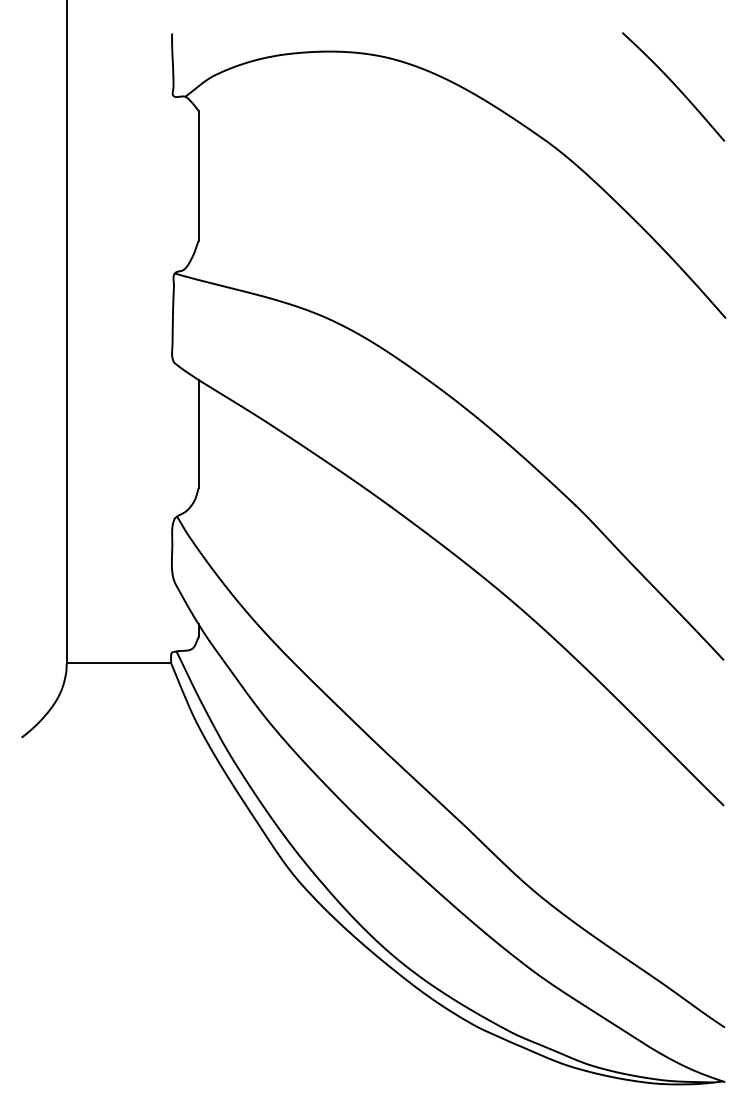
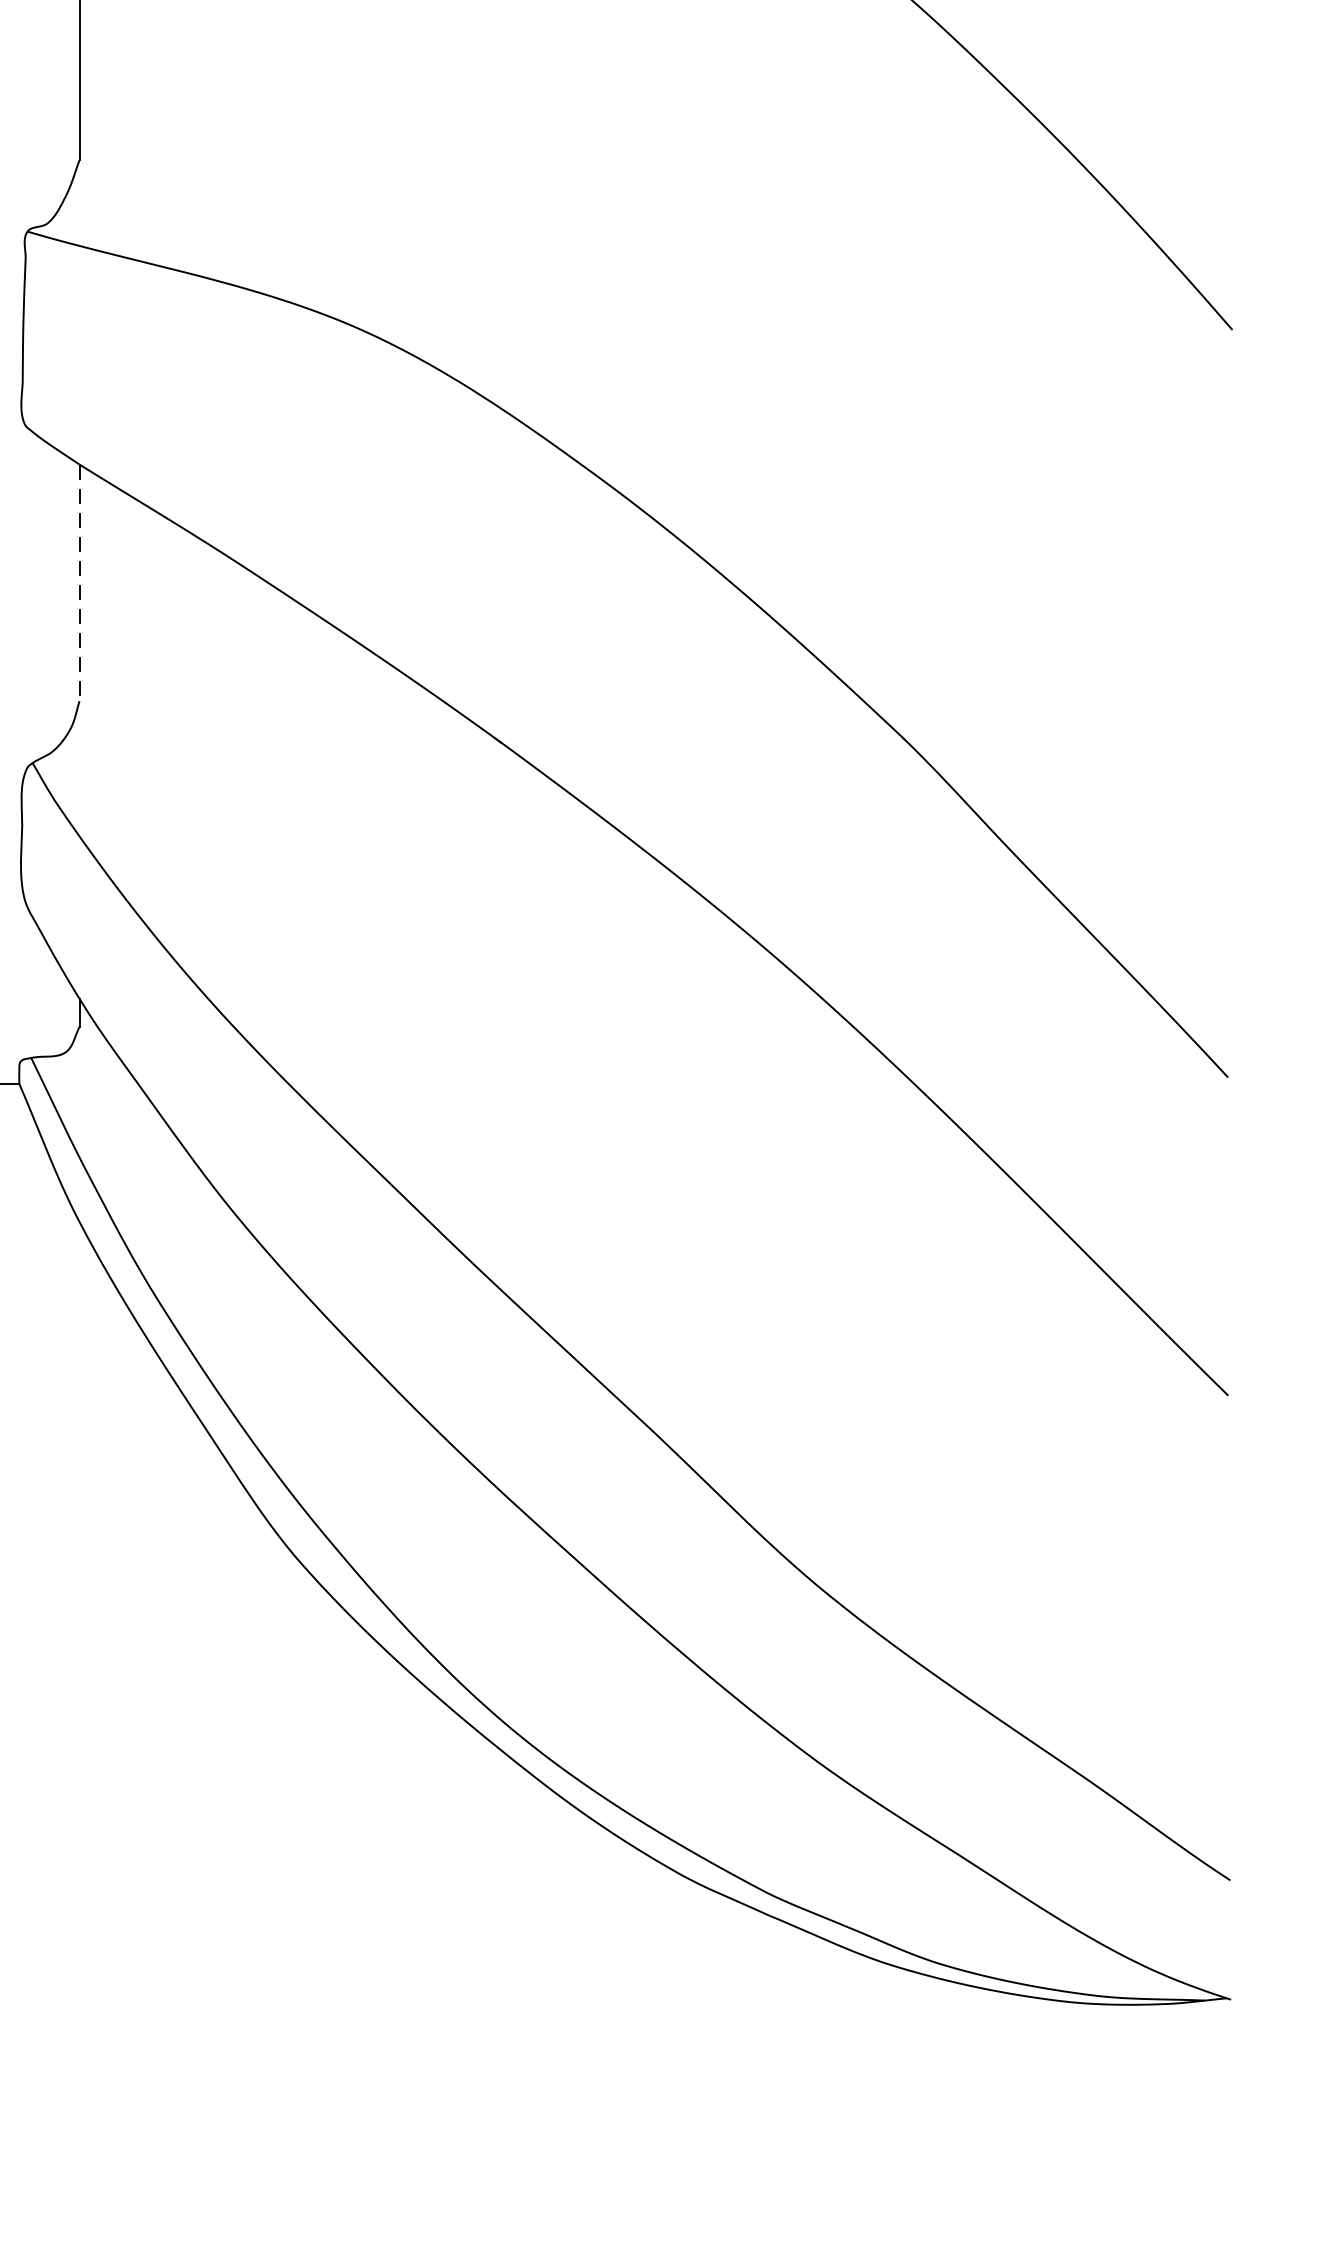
line: (198, 434) -> (79, 583), solid -> dashed

